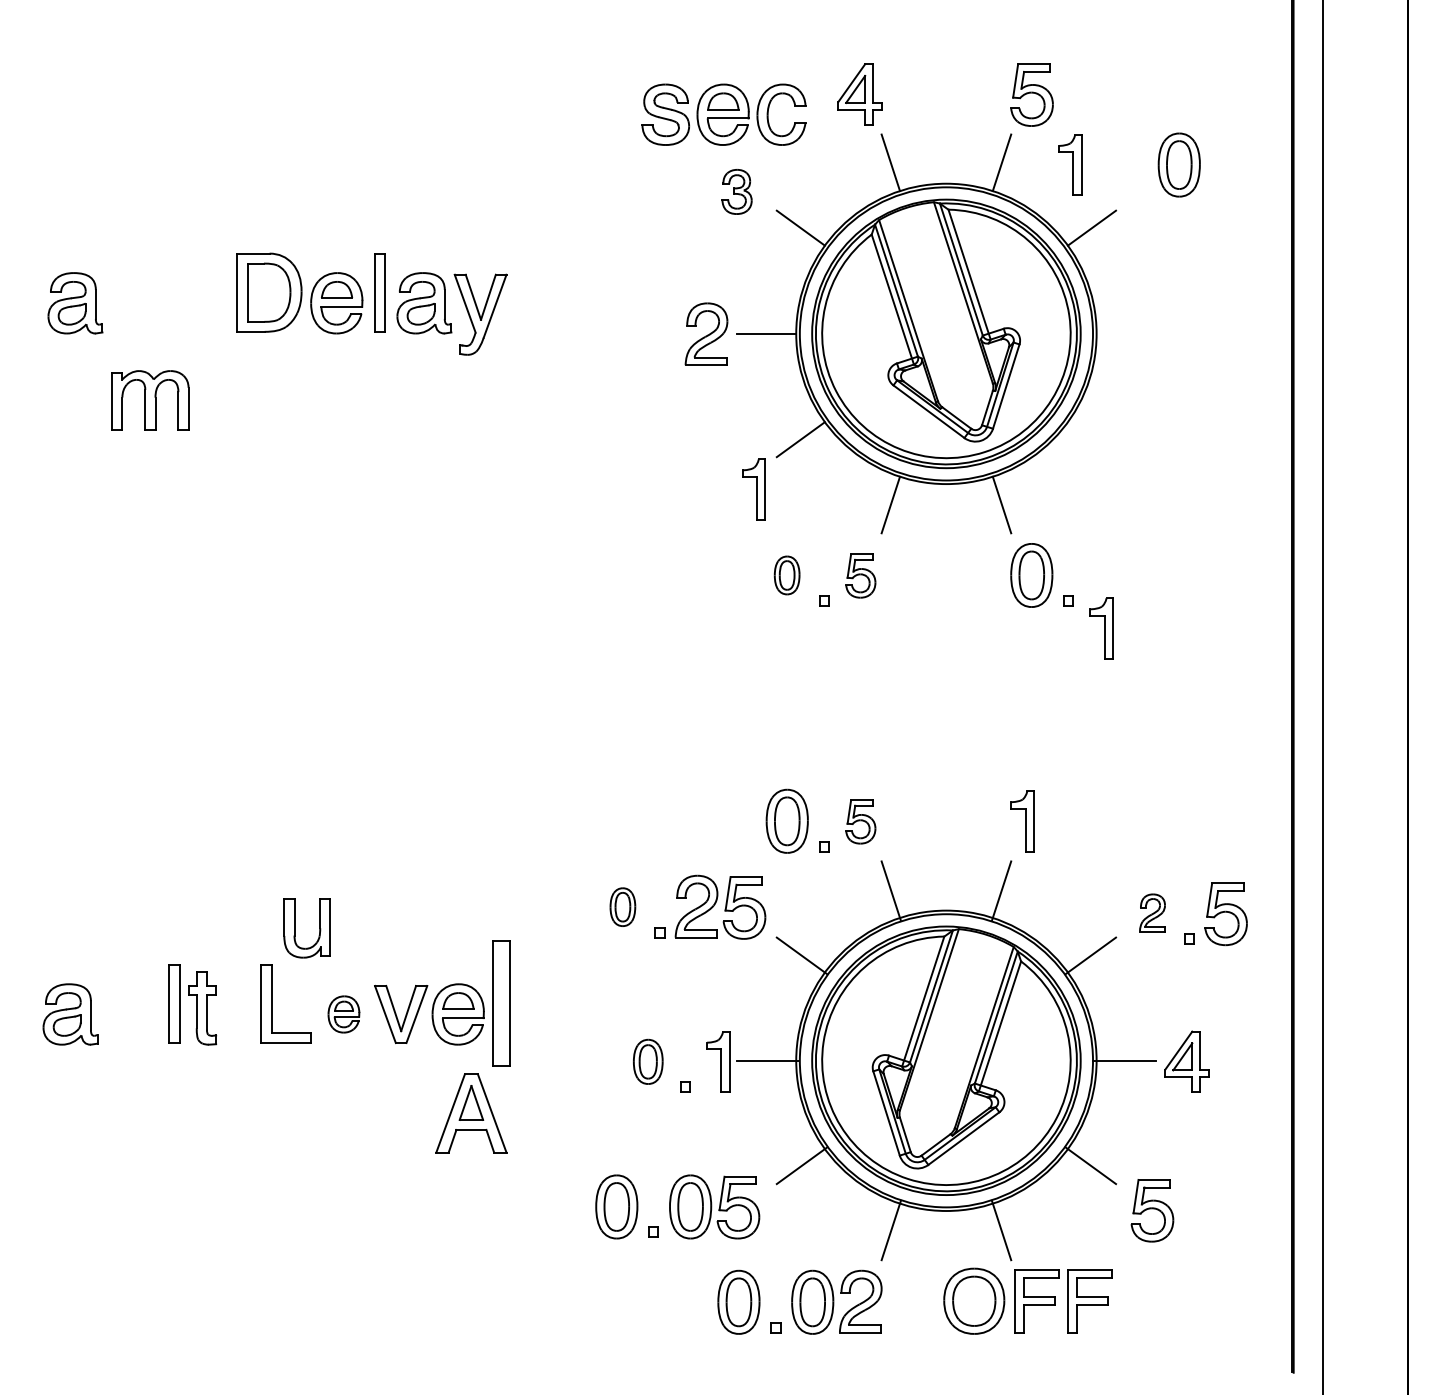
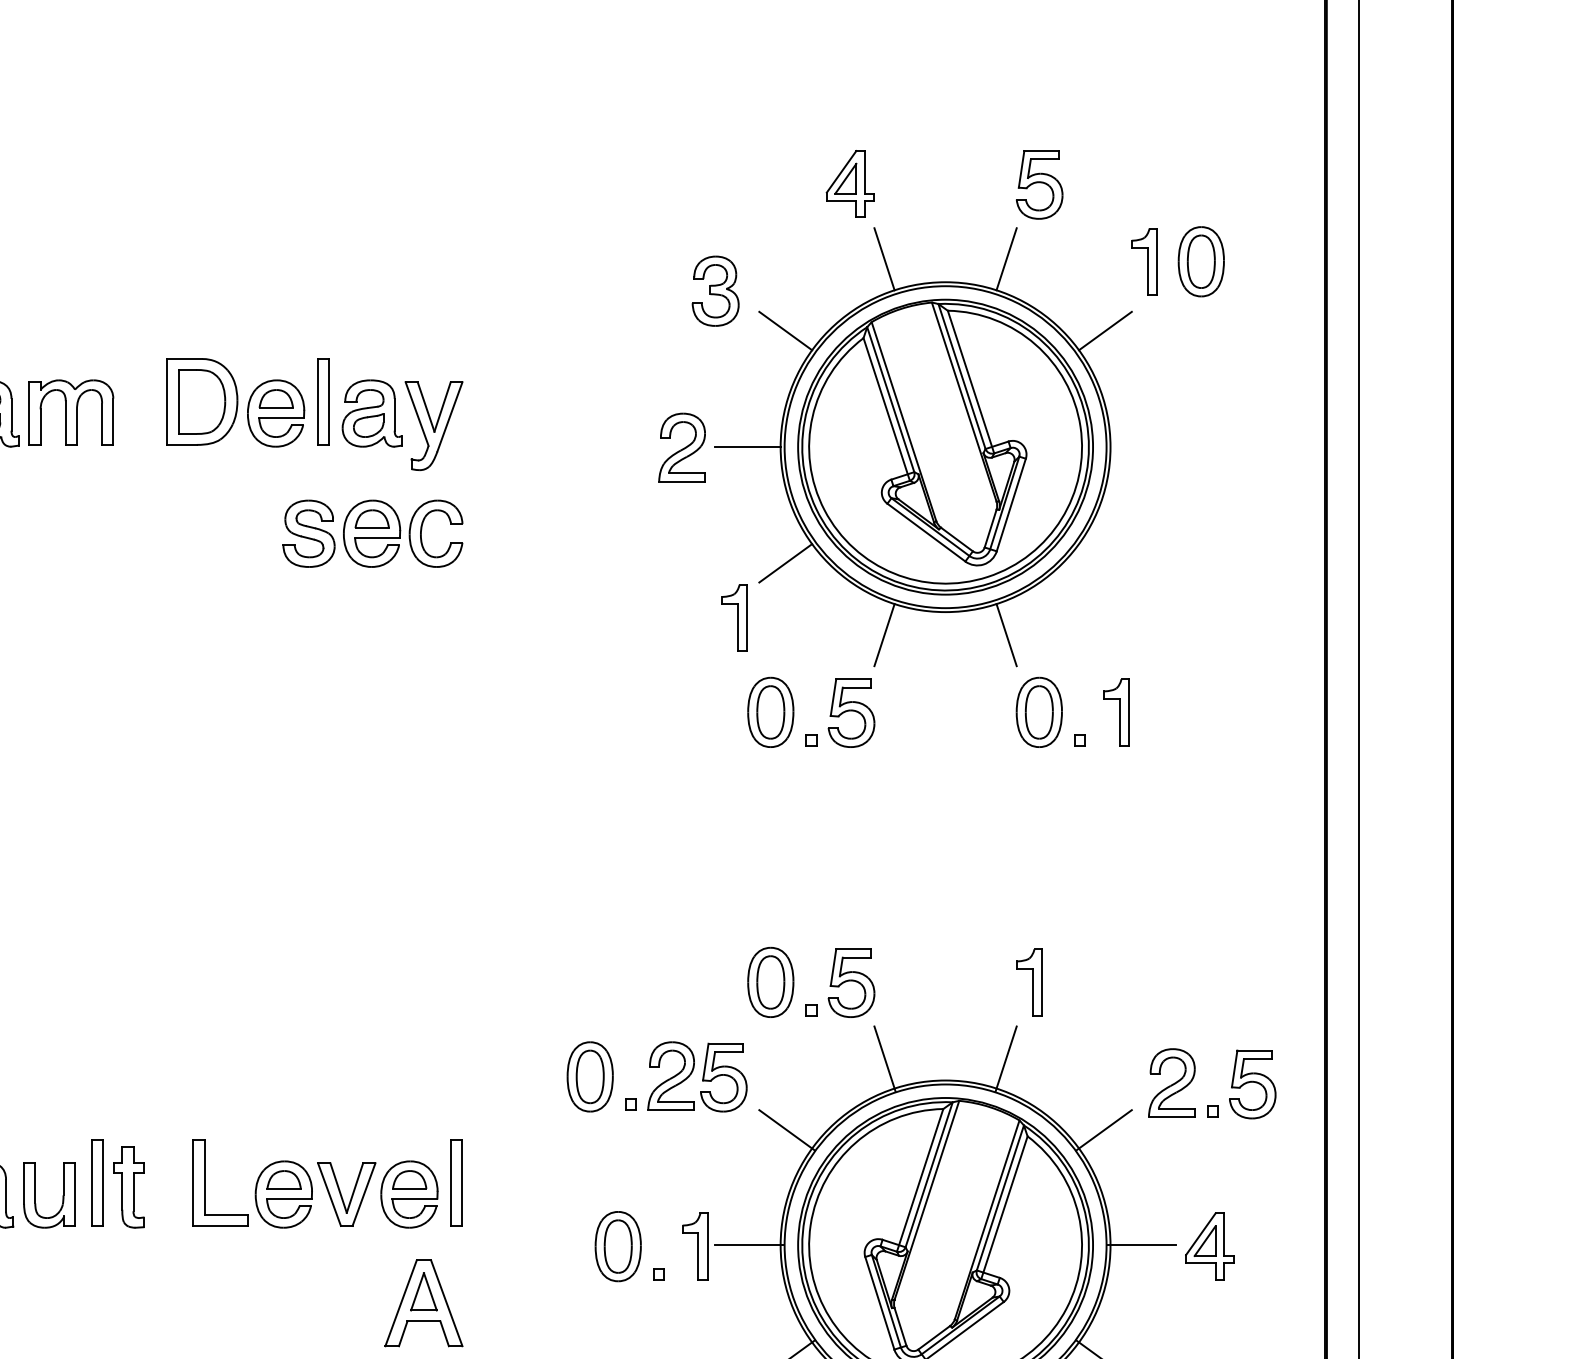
part: (723, 114) -> (372, 533), moved
part: (1070, 164) -> (1144, 261), moved
part: (736, 191) -> (715, 290), size x1.43
part: (150, 400) -> (71, 412), moved
part: (786, 575) -> (769, 712), size x1.67
part: (860, 575) -> (851, 712), size x1.43
part: (1101, 628) -> (1115, 712), moved
part: (860, 821) -> (851, 982), size x1.43
part: (622, 906) -> (589, 1075), size x1.67
part: (1152, 912) -> (1171, 1082), size x1.67
part: (295, 928) -> (36, 1195), moved
part: (501, 1003) -> (456, 1182), size x0.62
part: (343, 1014) -> (283, 1194), size x1.67
part: (647, 1061) -> (617, 1246), size x1.43

